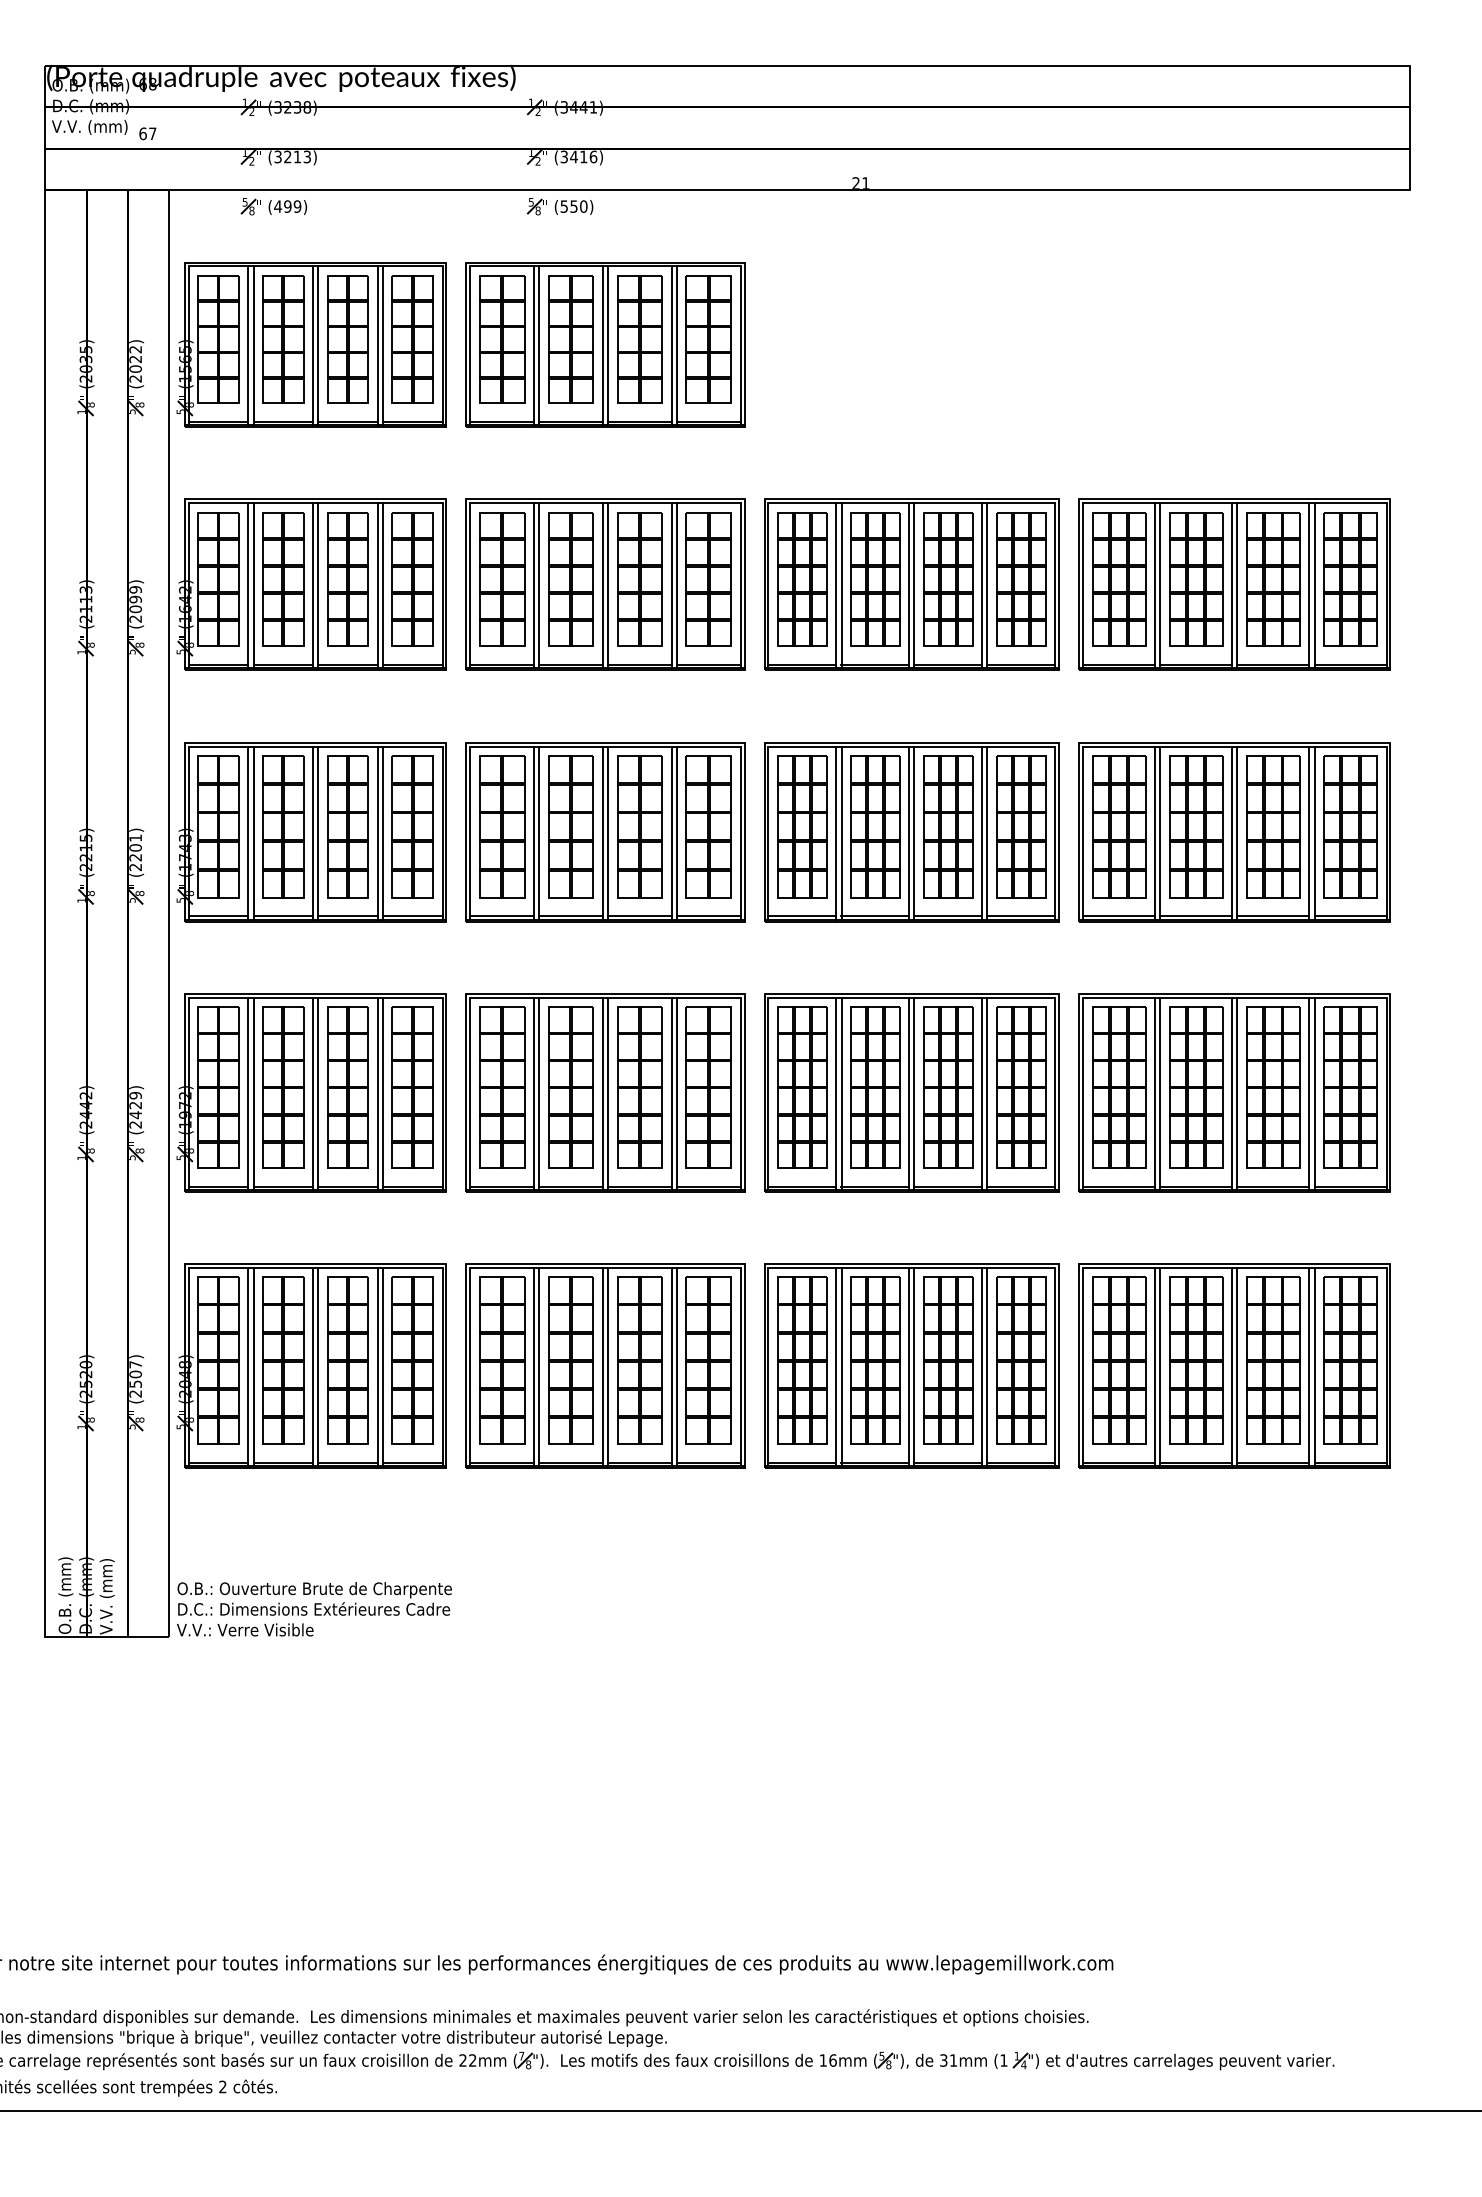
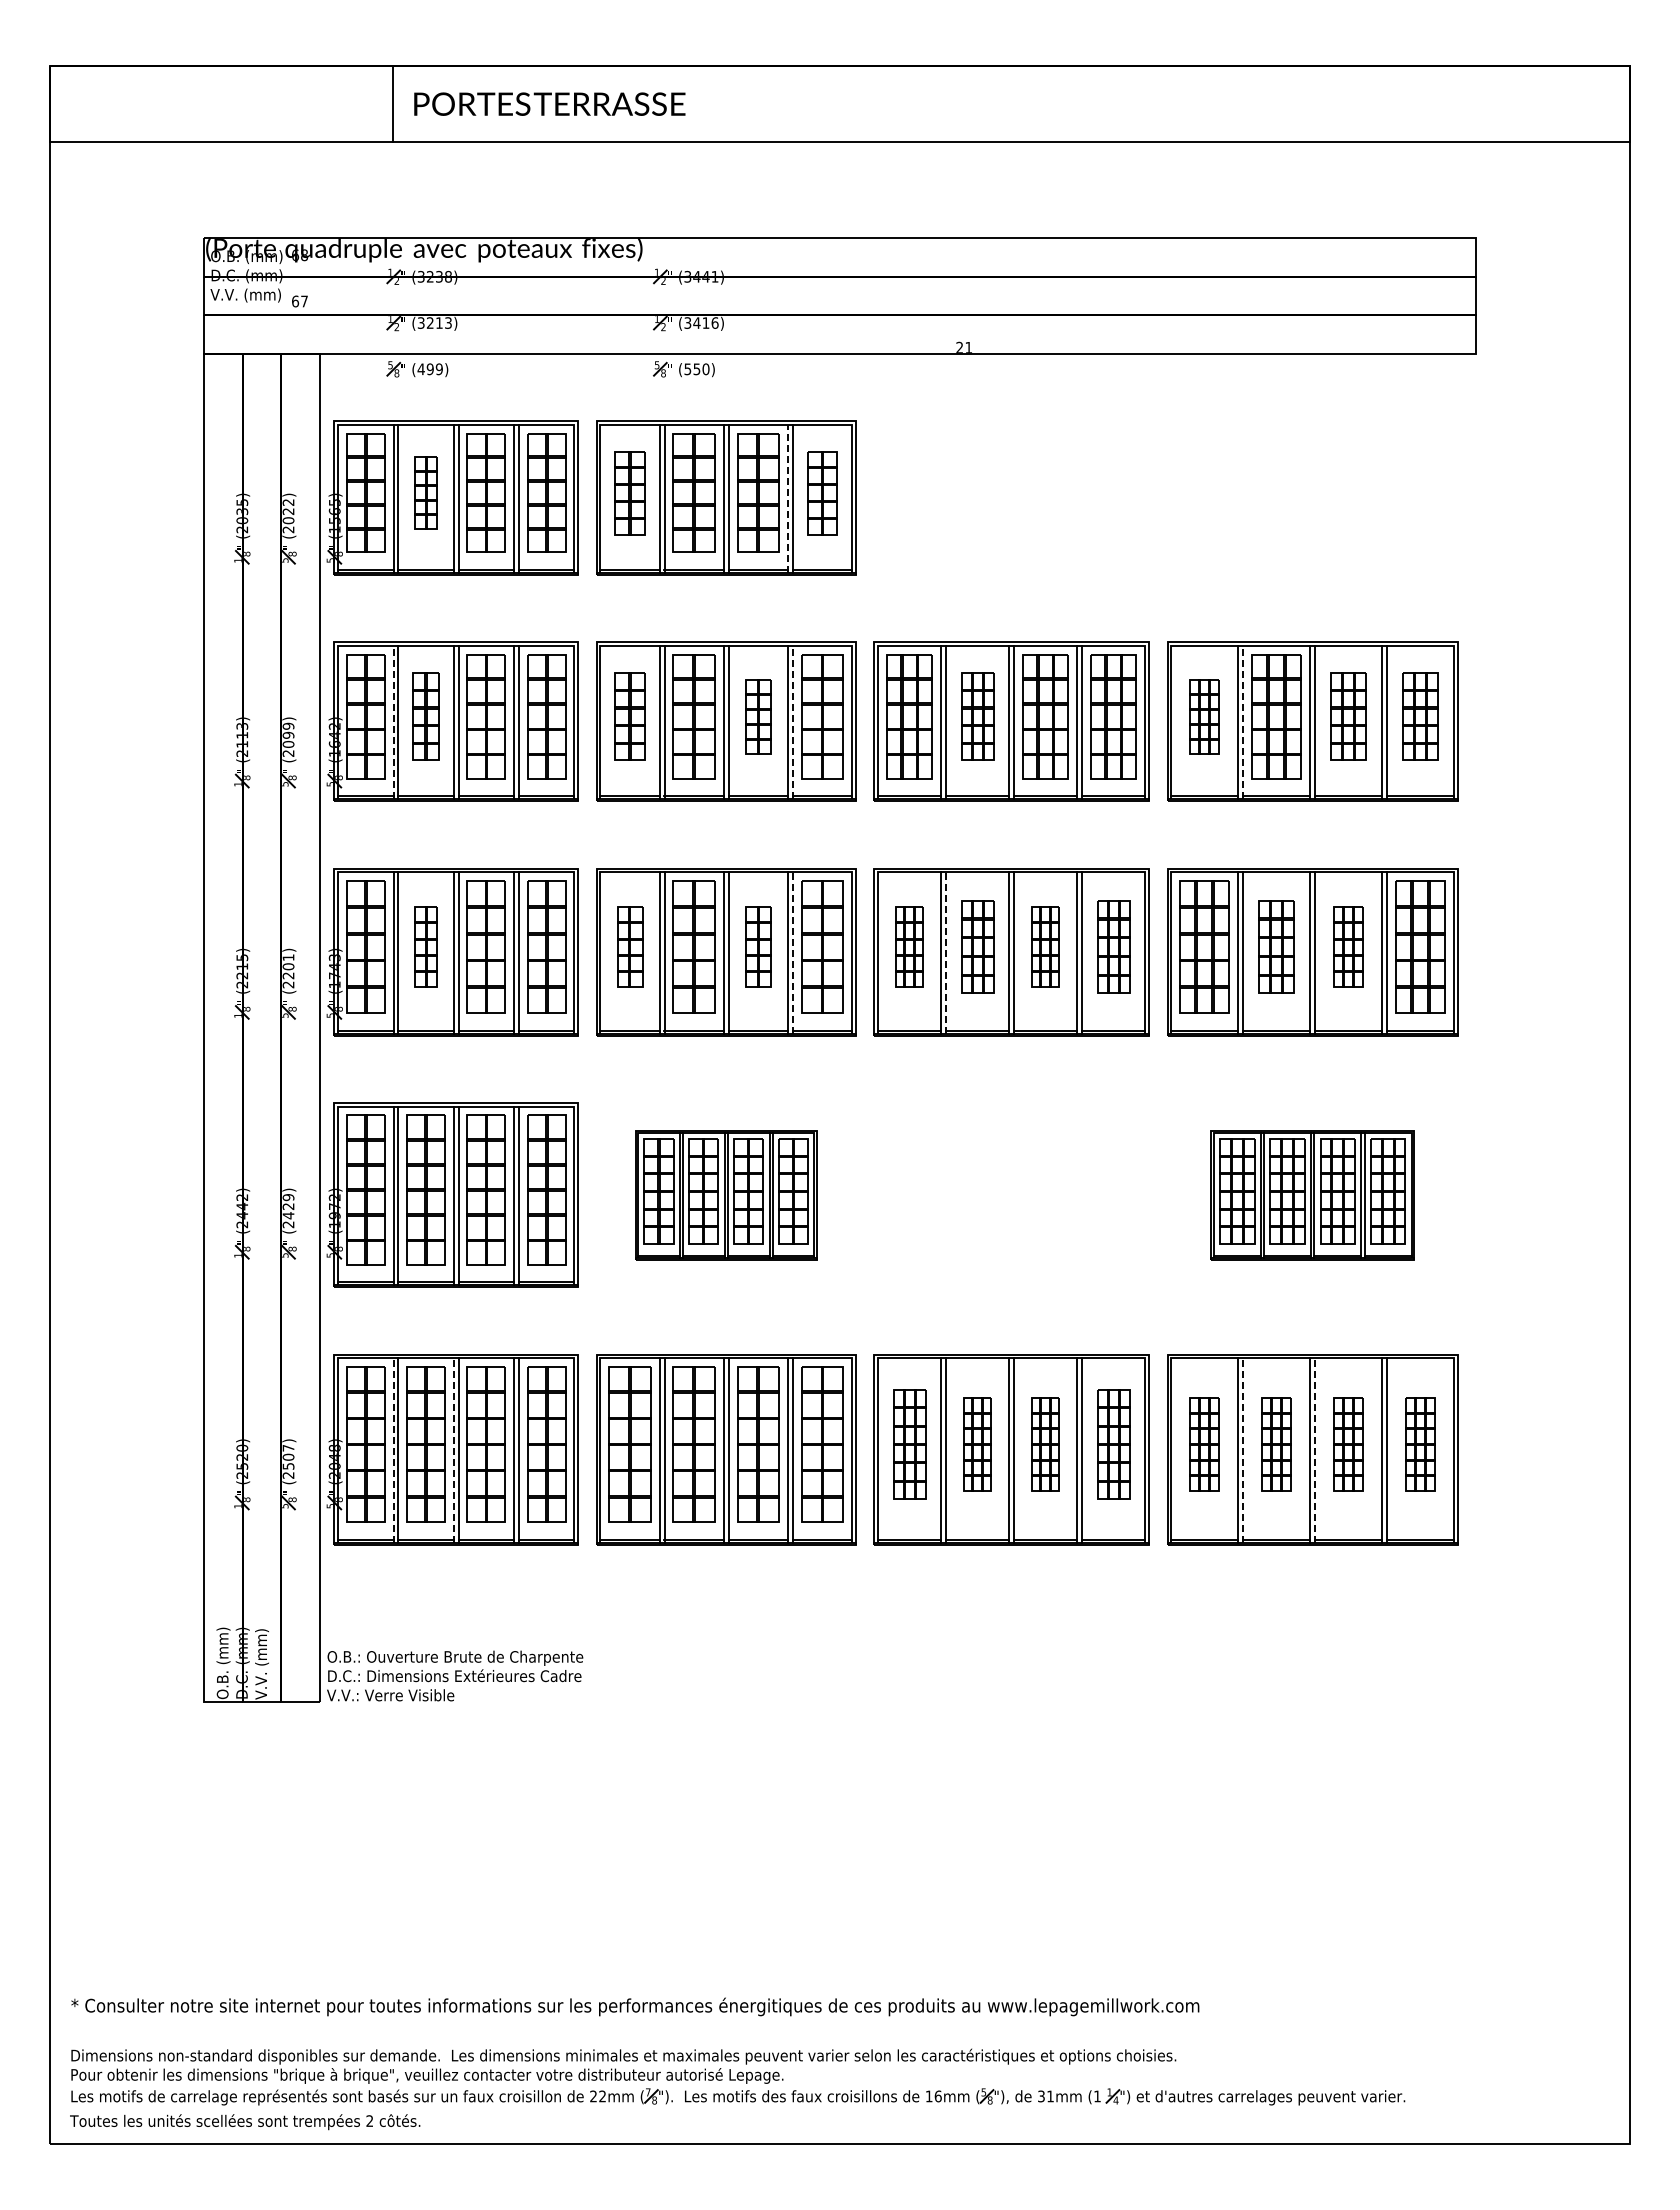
part: (282, 338) -> (425, 492), size x0.6
part: (501, 338) -> (629, 492), size x0.7
part: (708, 338) -> (822, 492), size x0.7
line: (671, 345) -> (787, 498), solid -> dashed
part: (282, 579) -> (425, 716), size x0.7
part: (501, 579) -> (629, 716), size x0.7
part: (640, 579) -> (758, 716), size x0.6
part: (875, 579) -> (977, 716), size x0.7
part: (1118, 579) -> (1204, 716), size x0.6
part: (1273, 579) -> (1348, 716), size x0.7
part: (1350, 579) -> (1420, 716), size x0.7
line: (248, 585) -> (393, 722), solid -> dashed
line: (676, 585) -> (792, 722), solid -> dashed
line: (1160, 585) -> (1243, 722), solid -> dashed
part: (282, 826) -> (425, 946), size x0.6
part: (501, 826) -> (629, 946), size x0.6
part: (640, 826) -> (758, 946), size x0.6
part: (802, 826) -> (909, 946), size x0.6
part: (875, 826) -> (977, 946), size x0.7
part: (948, 826) -> (1045, 946), size x0.6
part: (1021, 826) -> (1113, 946), size x0.7
part: (1196, 826) -> (1276, 946), size x0.7
part: (1273, 826) -> (1348, 946), size x0.6
line: (676, 833) -> (792, 953), solid -> dashed
line: (841, 833) -> (946, 953), solid -> dashed
part: (605, 1092) -> (726, 1194), size x0.7
part: (911, 1092) -> (1011, 1194), removed
part: (1234, 1092) -> (1312, 1194), size x0.7
part: (802, 1360) -> (909, 1444), size x0.7
part: (875, 1360) -> (977, 1444), size x0.6
part: (948, 1360) -> (1045, 1444), size x0.6
part: (1021, 1360) -> (1113, 1444), size x0.7
part: (1118, 1360) -> (1204, 1444), size x0.6
part: (1196, 1360) -> (1276, 1444), size x0.6
part: (1273, 1360) -> (1348, 1444), size x0.6
part: (1350, 1360) -> (1420, 1444), size x0.6
line: (248, 1366) -> (393, 1449), solid -> dashed
line: (312, 1366) -> (453, 1449), solid -> dashed
line: (1160, 1366) -> (1243, 1449), solid -> dashed
line: (1236, 1366) -> (1314, 1449), solid -> dashed

